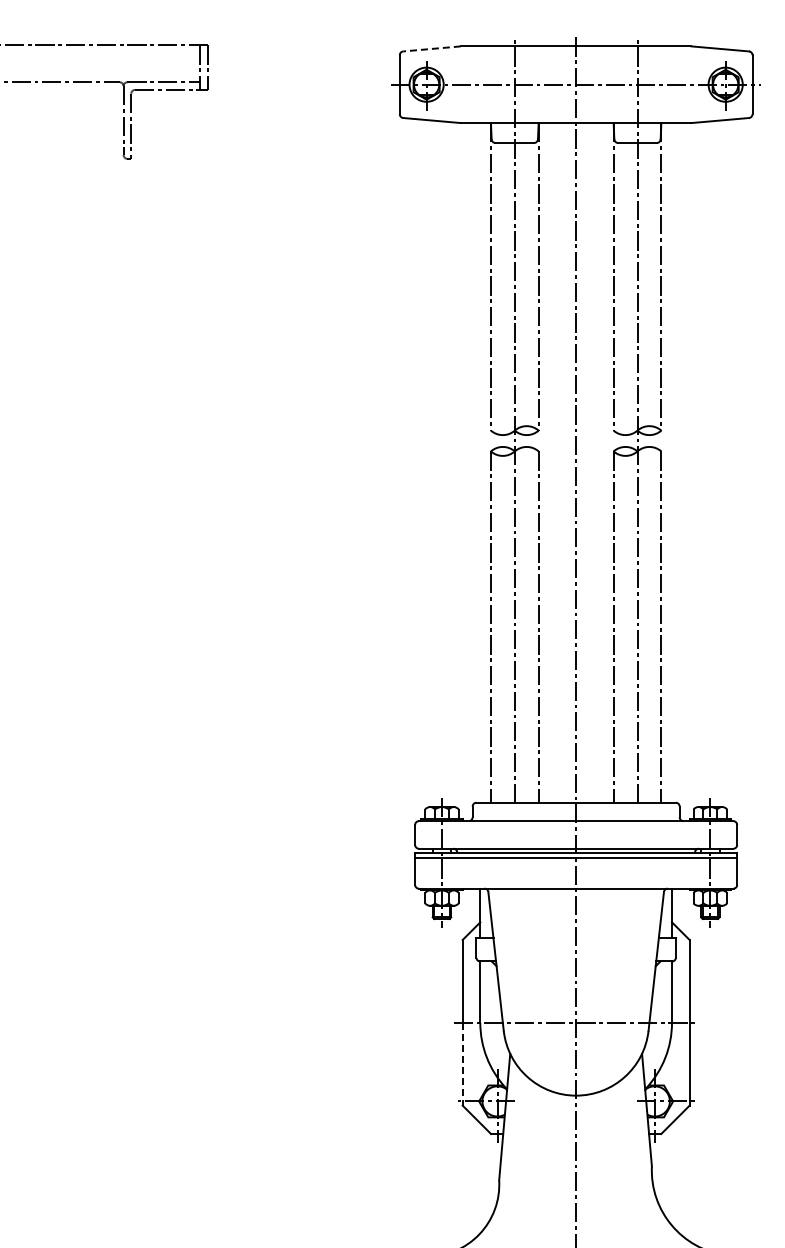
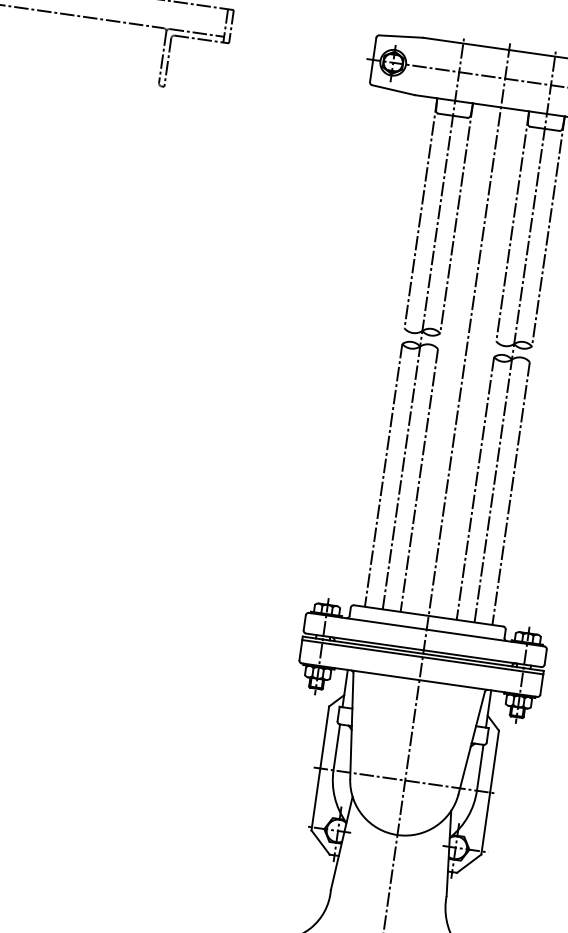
line: (432, 48) -> (401, 36), dashed -> solid
line: (462, 1064) -> (315, 799), dashed -> solid

